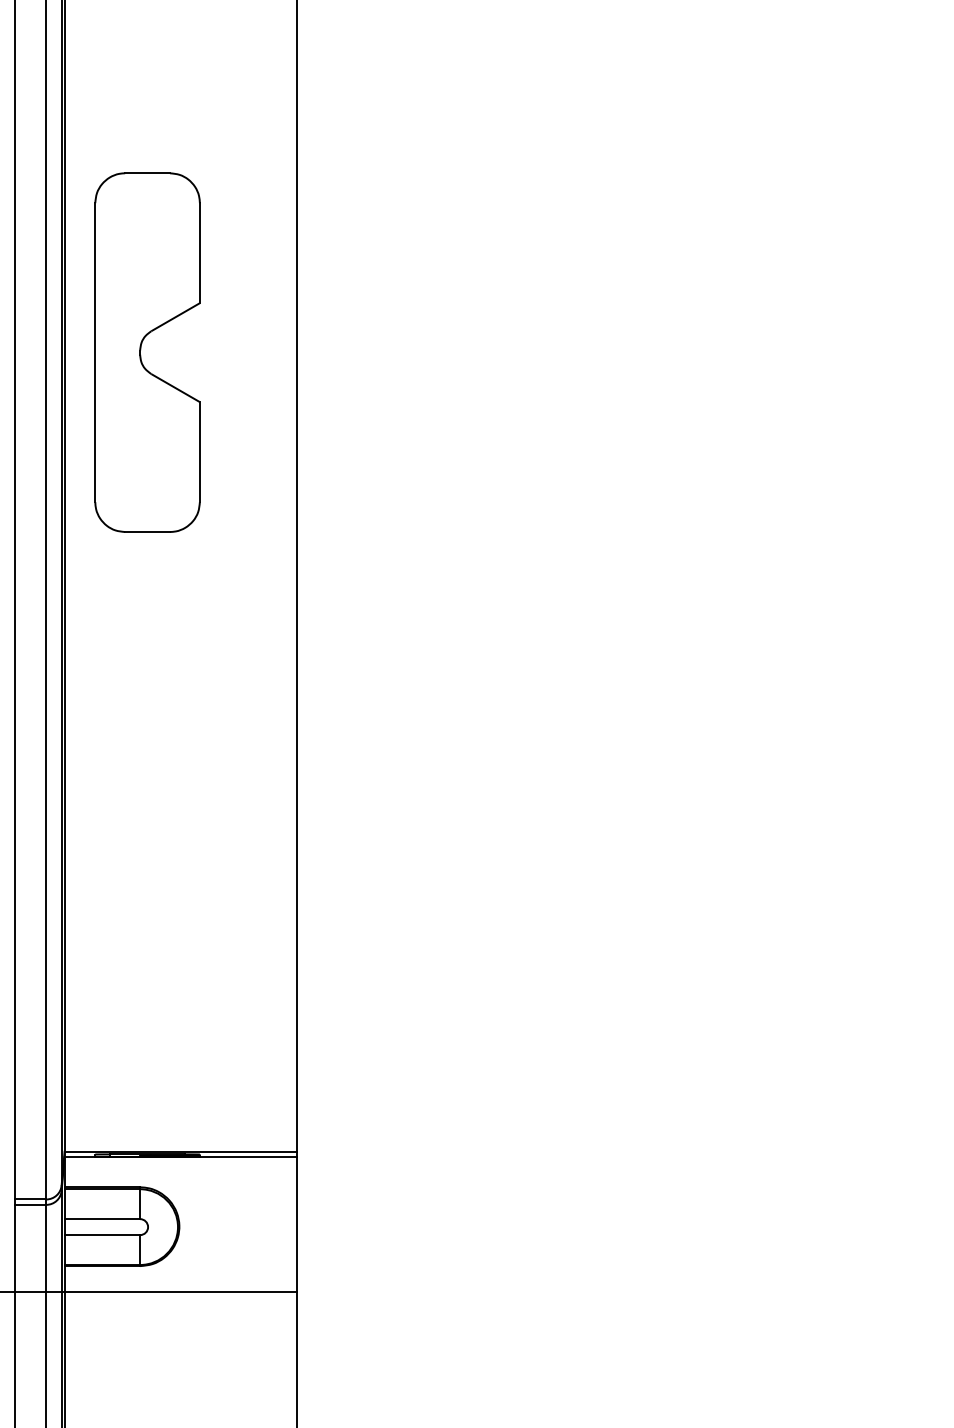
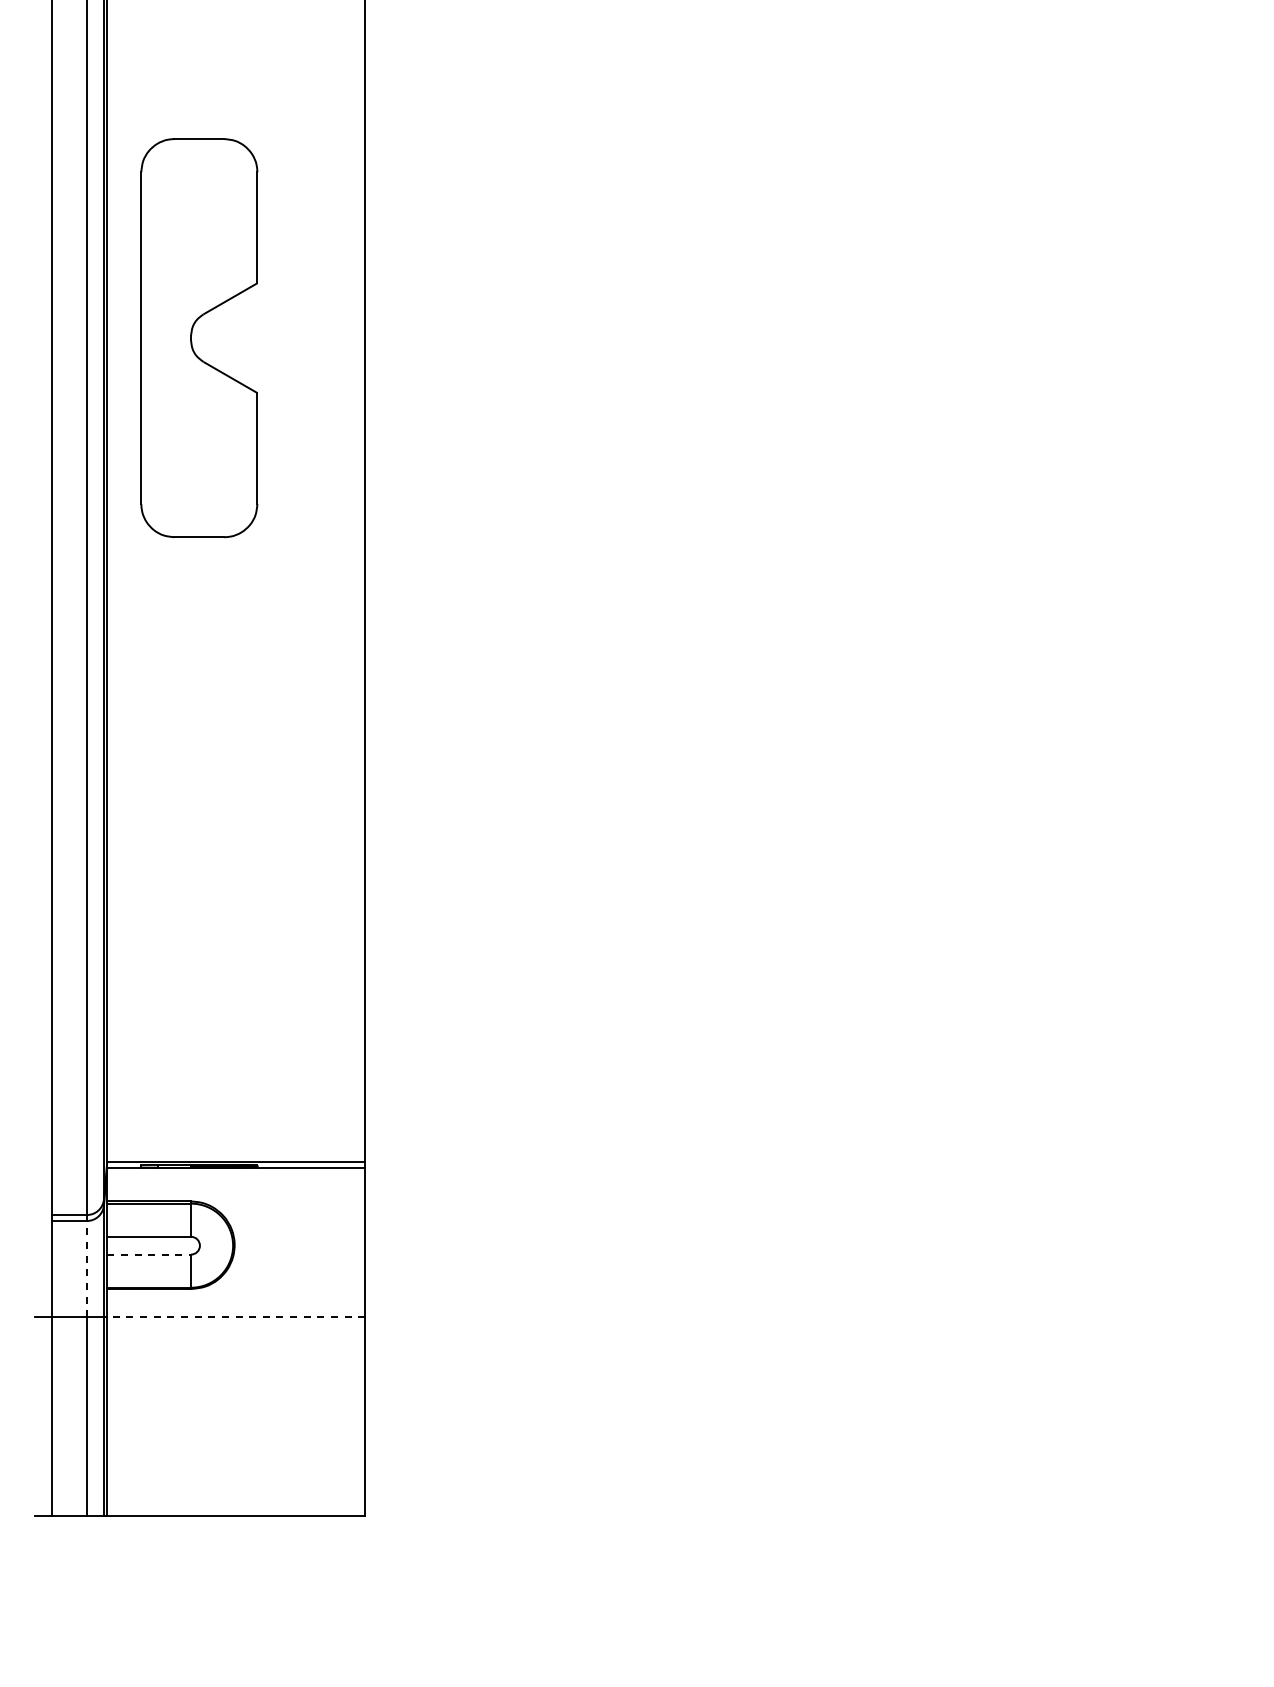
part: (141, 355) -> (192, 341), moved
line: (102, 1235) -> (149, 1254), solid -> dashed
line: (45, 1247) -> (86, 1268), solid -> dashed
line: (180, 1291) -> (235, 1317), solid -> dashed

